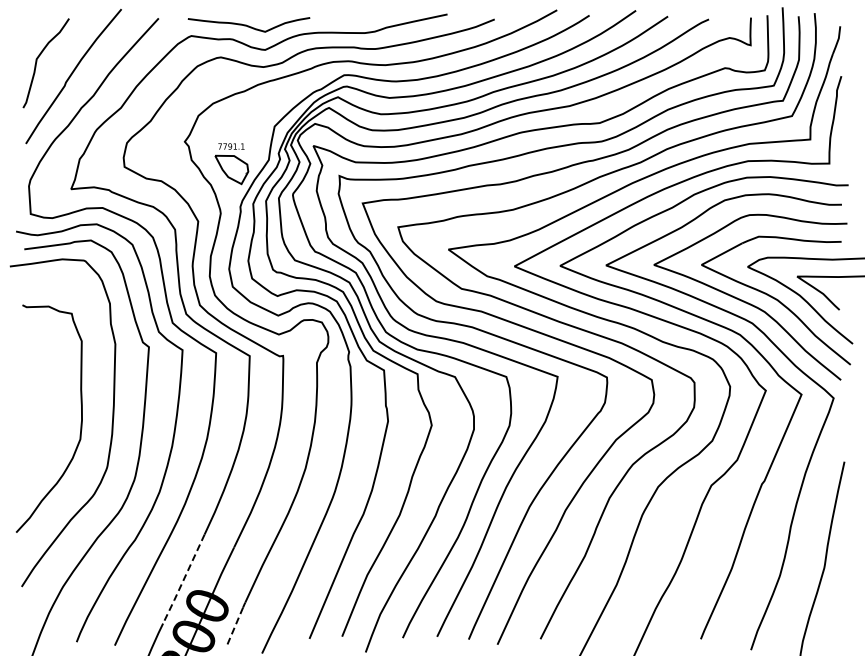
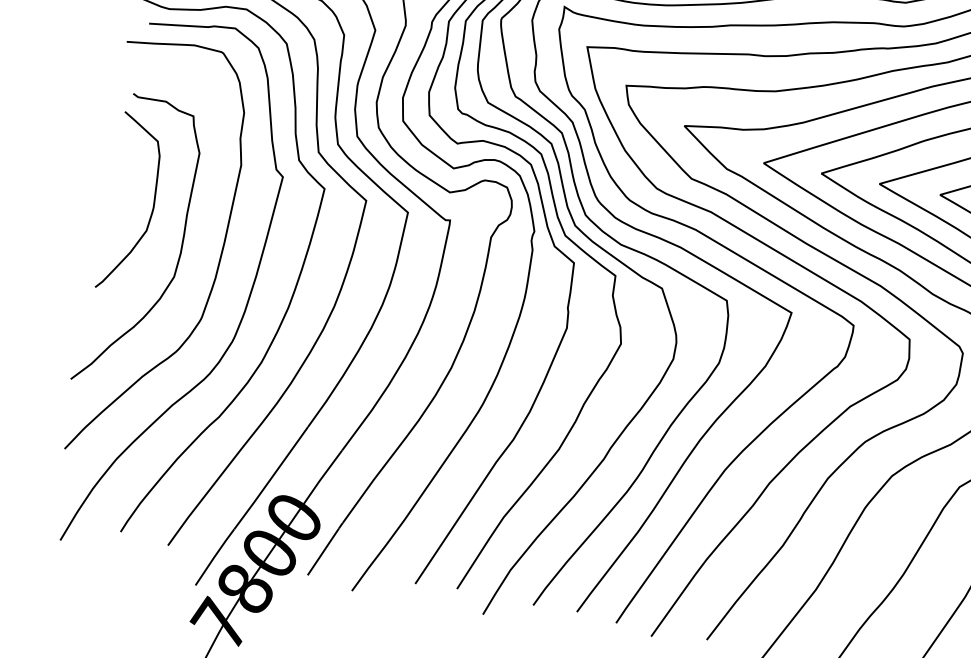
curve: (53, 389) -> (152, 207), added
line: (183, 579) -> (270, 478), dashed -> solid
line: (234, 627) -> (323, 551), dashed -> solid

